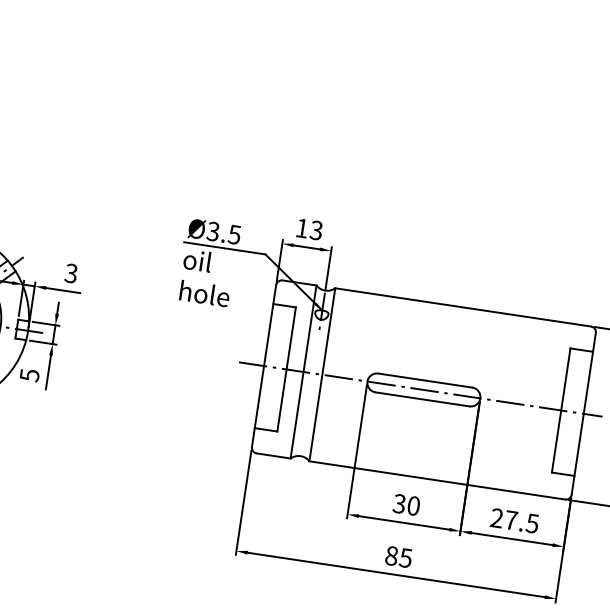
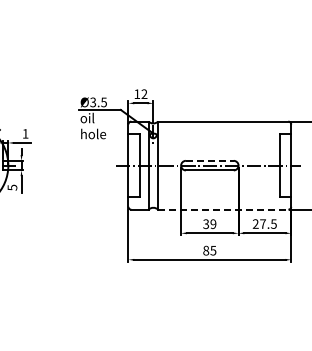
text: (316, 231) -> (144, 94), 13 -> 12
text: (71, 272) -> (25, 133), 3 -> 1
line: (424, 379) -> (209, 160), solid -> dashed
line: (437, 480) -> (223, 209), solid -> dashed
text: (414, 504) -> (213, 223), 30 -> 39

